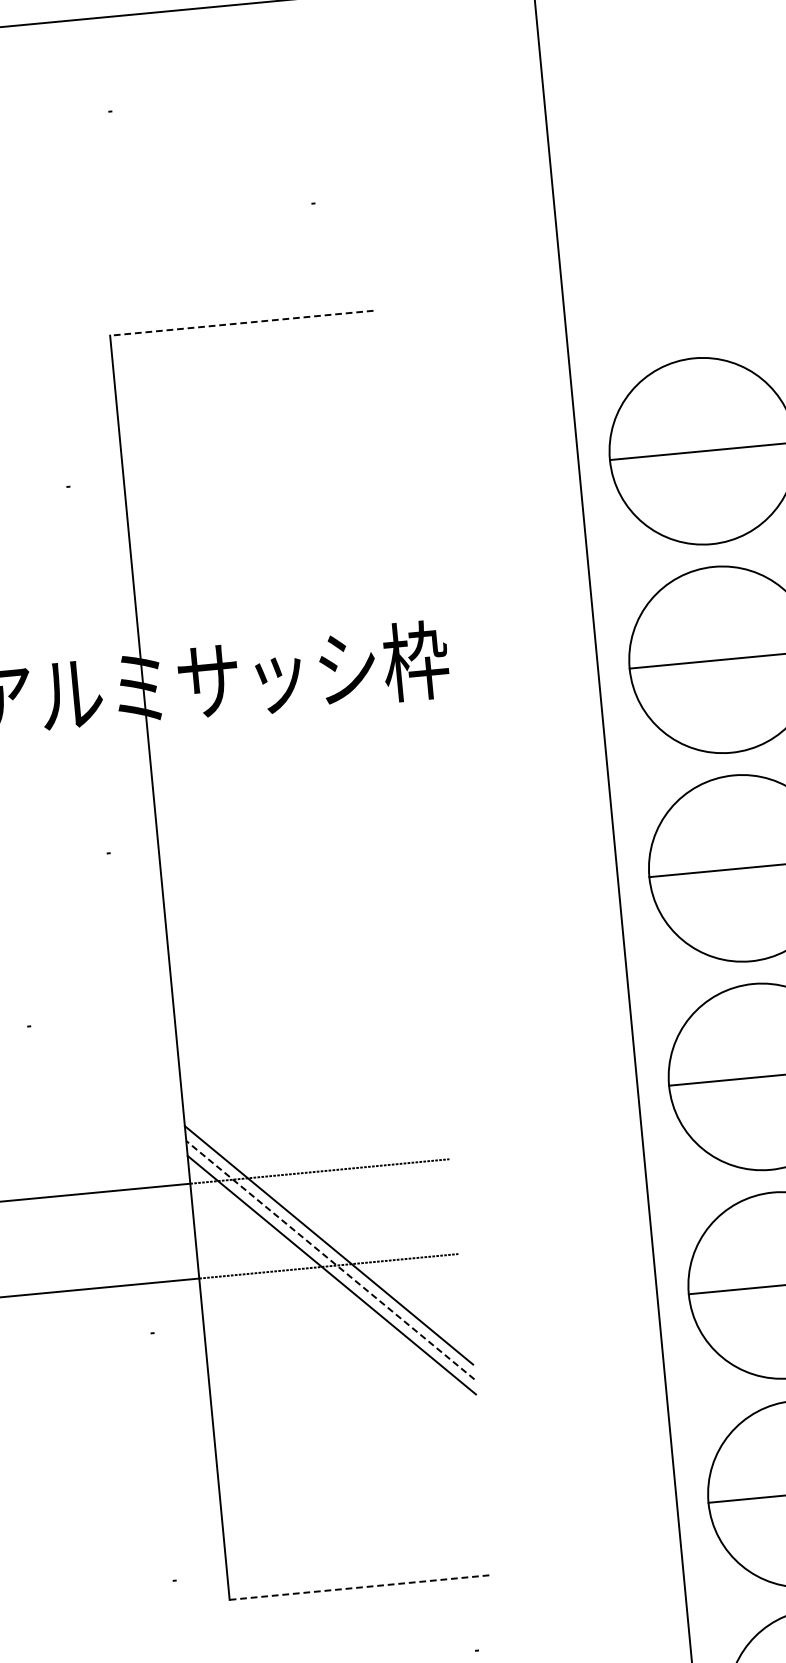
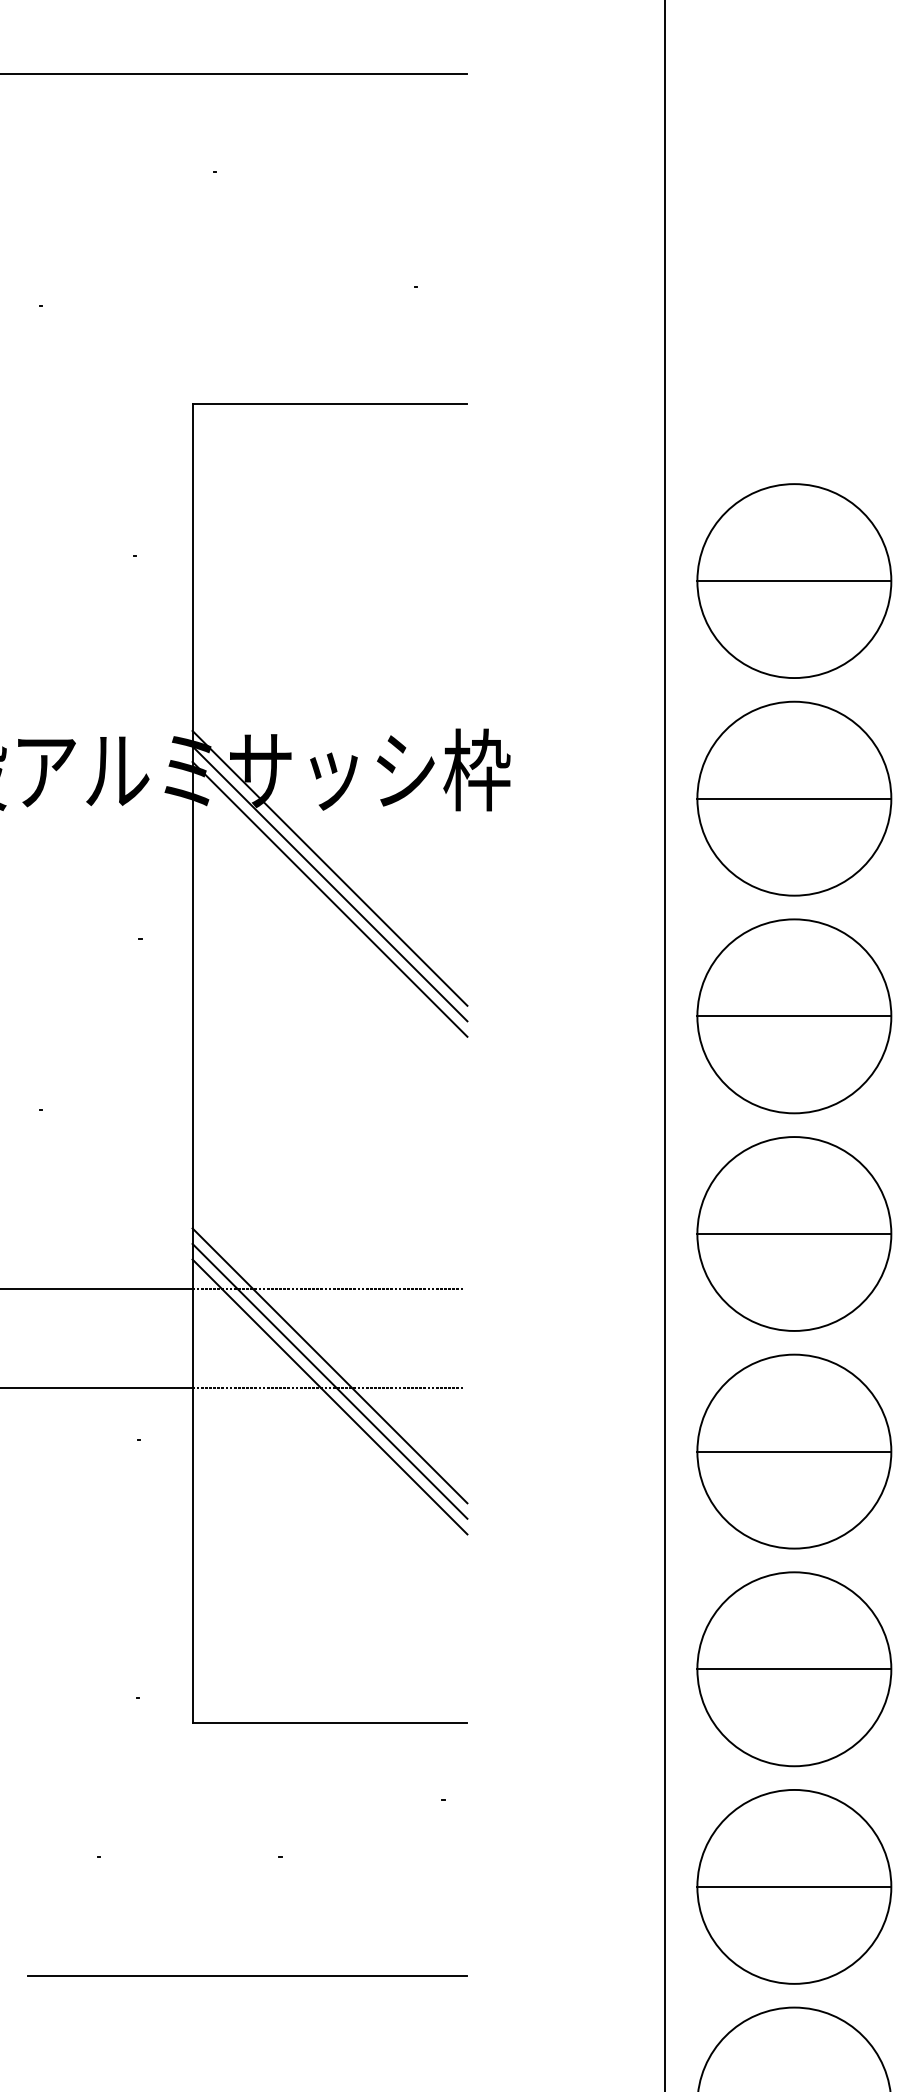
line: (241, 323) -> (329, 403), dashed -> solid
line: (283, 767) -> (329, 867), added
line: (284, 783) -> (329, 883), added
line: (286, 797) -> (329, 898), added
line: (329, 1260) -> (329, 1381), dashed -> solid
line: (361, 1587) -> (330, 1722), dashed -> solid

